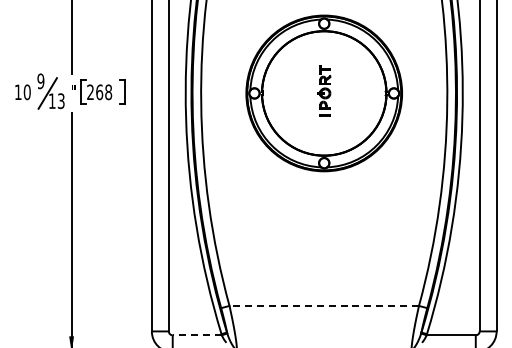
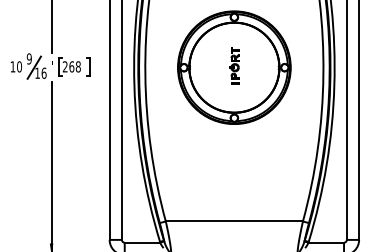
text: (60, 101) -> (43, 73), 13 -> 16
line: (324, 305) -> (234, 221), dashed -> solid
line: (197, 335) -> (142, 242), dashed -> solid

